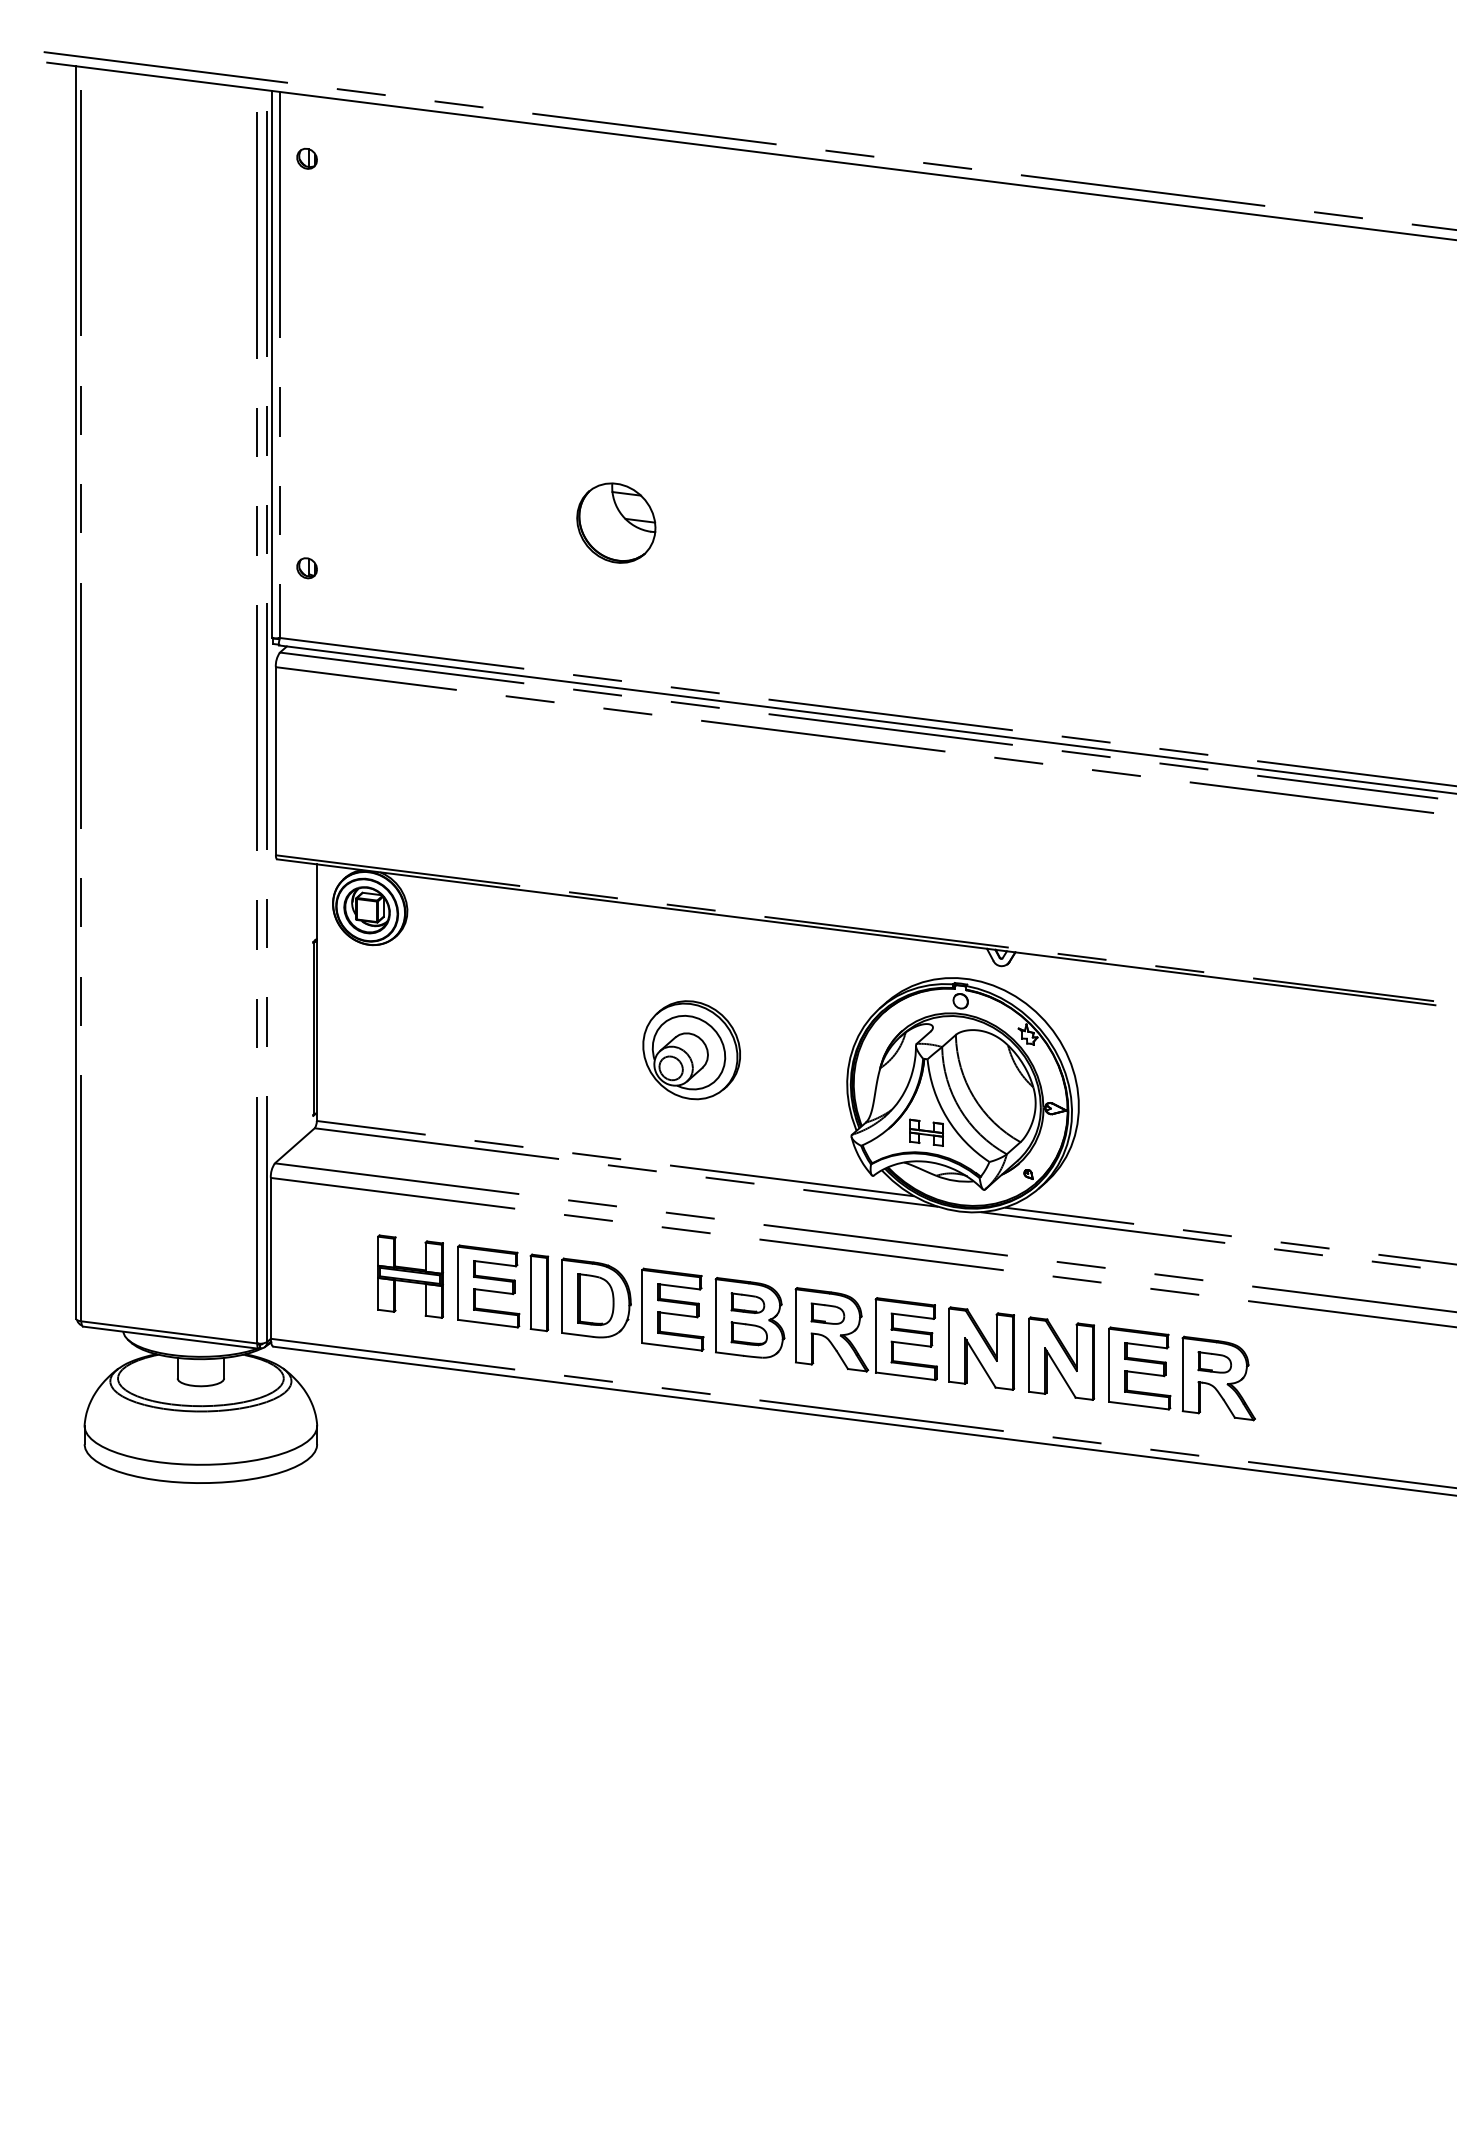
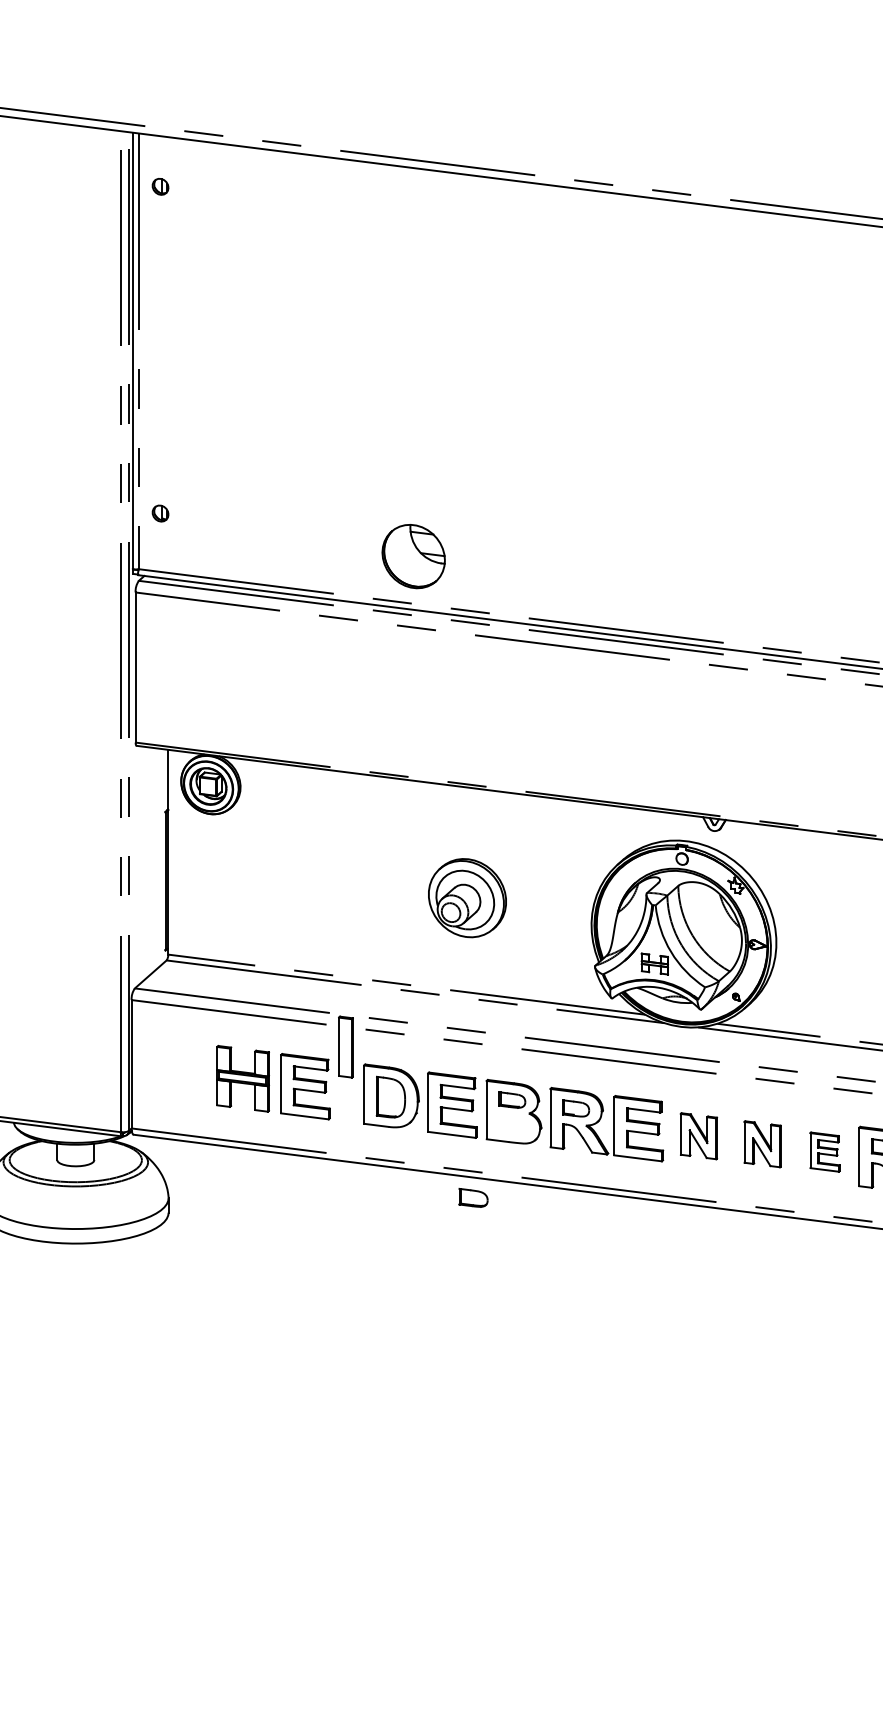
part: (616, 522) -> (413, 556), moved
part: (539, 1292) -> (346, 1046), moved
part: (748, 1333) -> (472, 1197), moved
part: (981, 1348) -> (698, 1136), size x0.7
part: (1061, 1358) -> (762, 1144), size x0.7
part: (1139, 1368) -> (824, 1152), size x0.6

